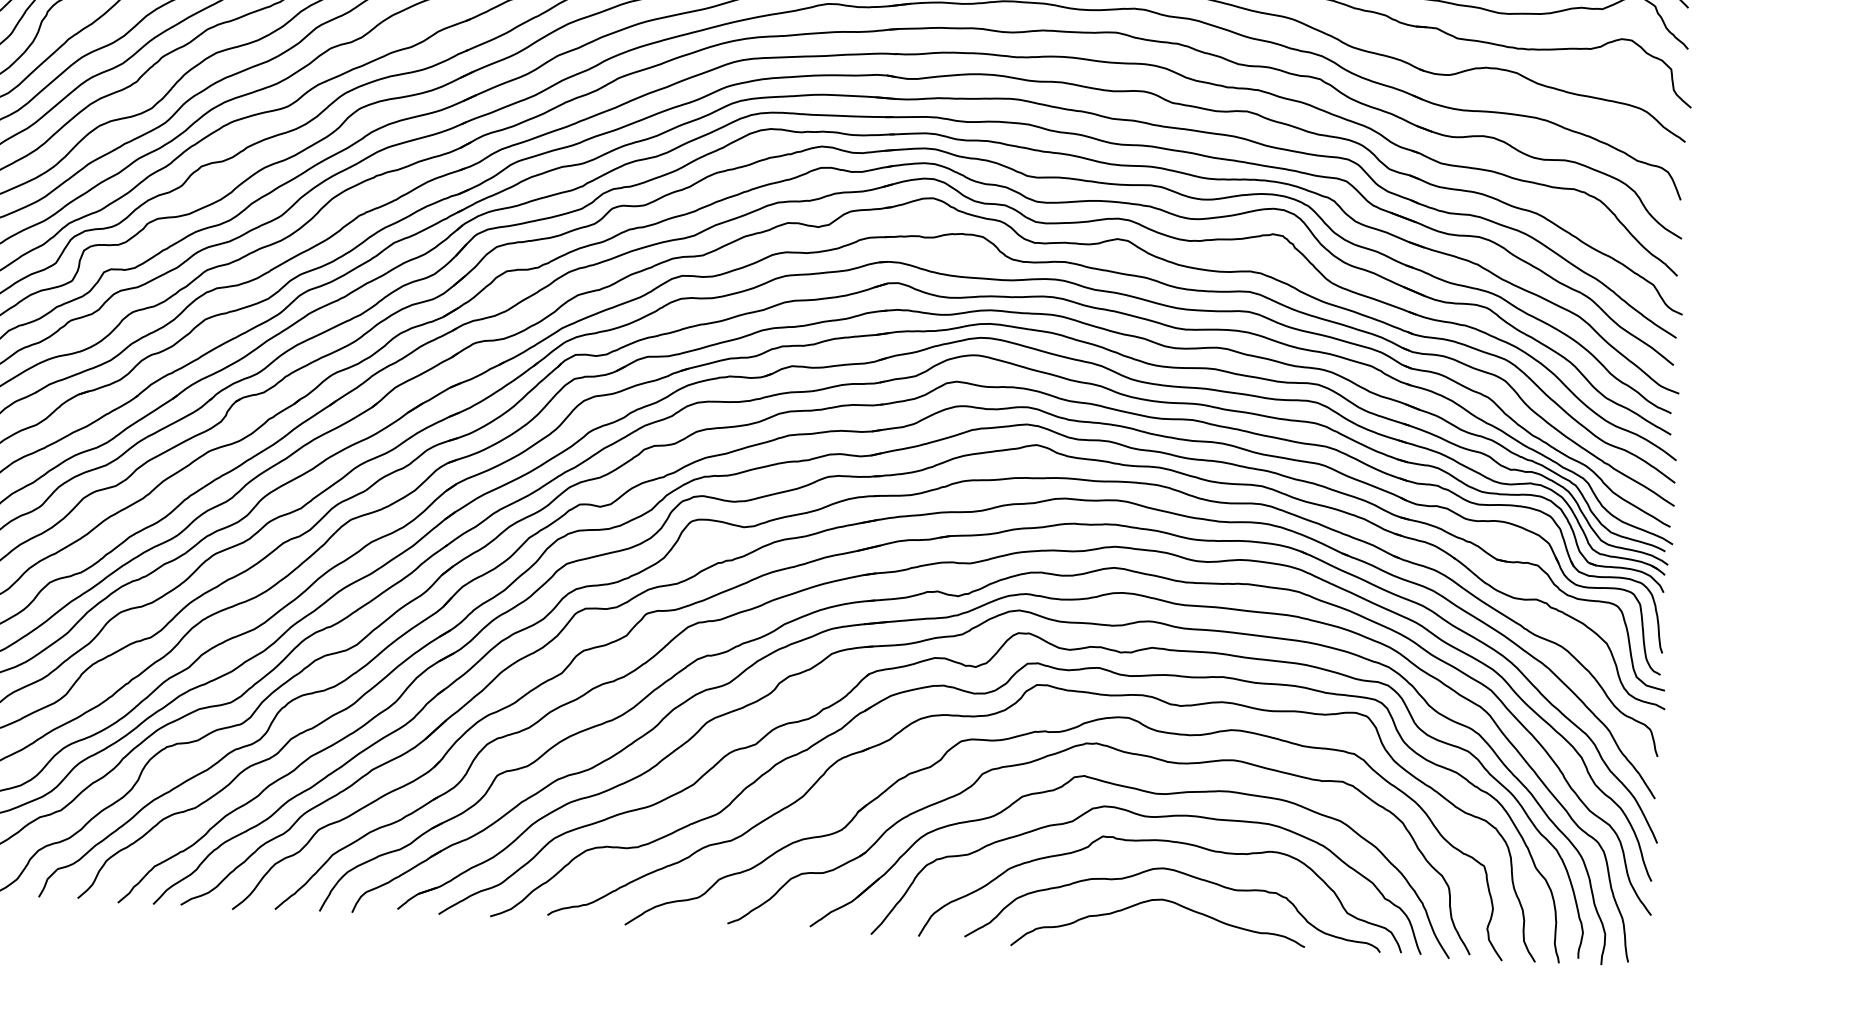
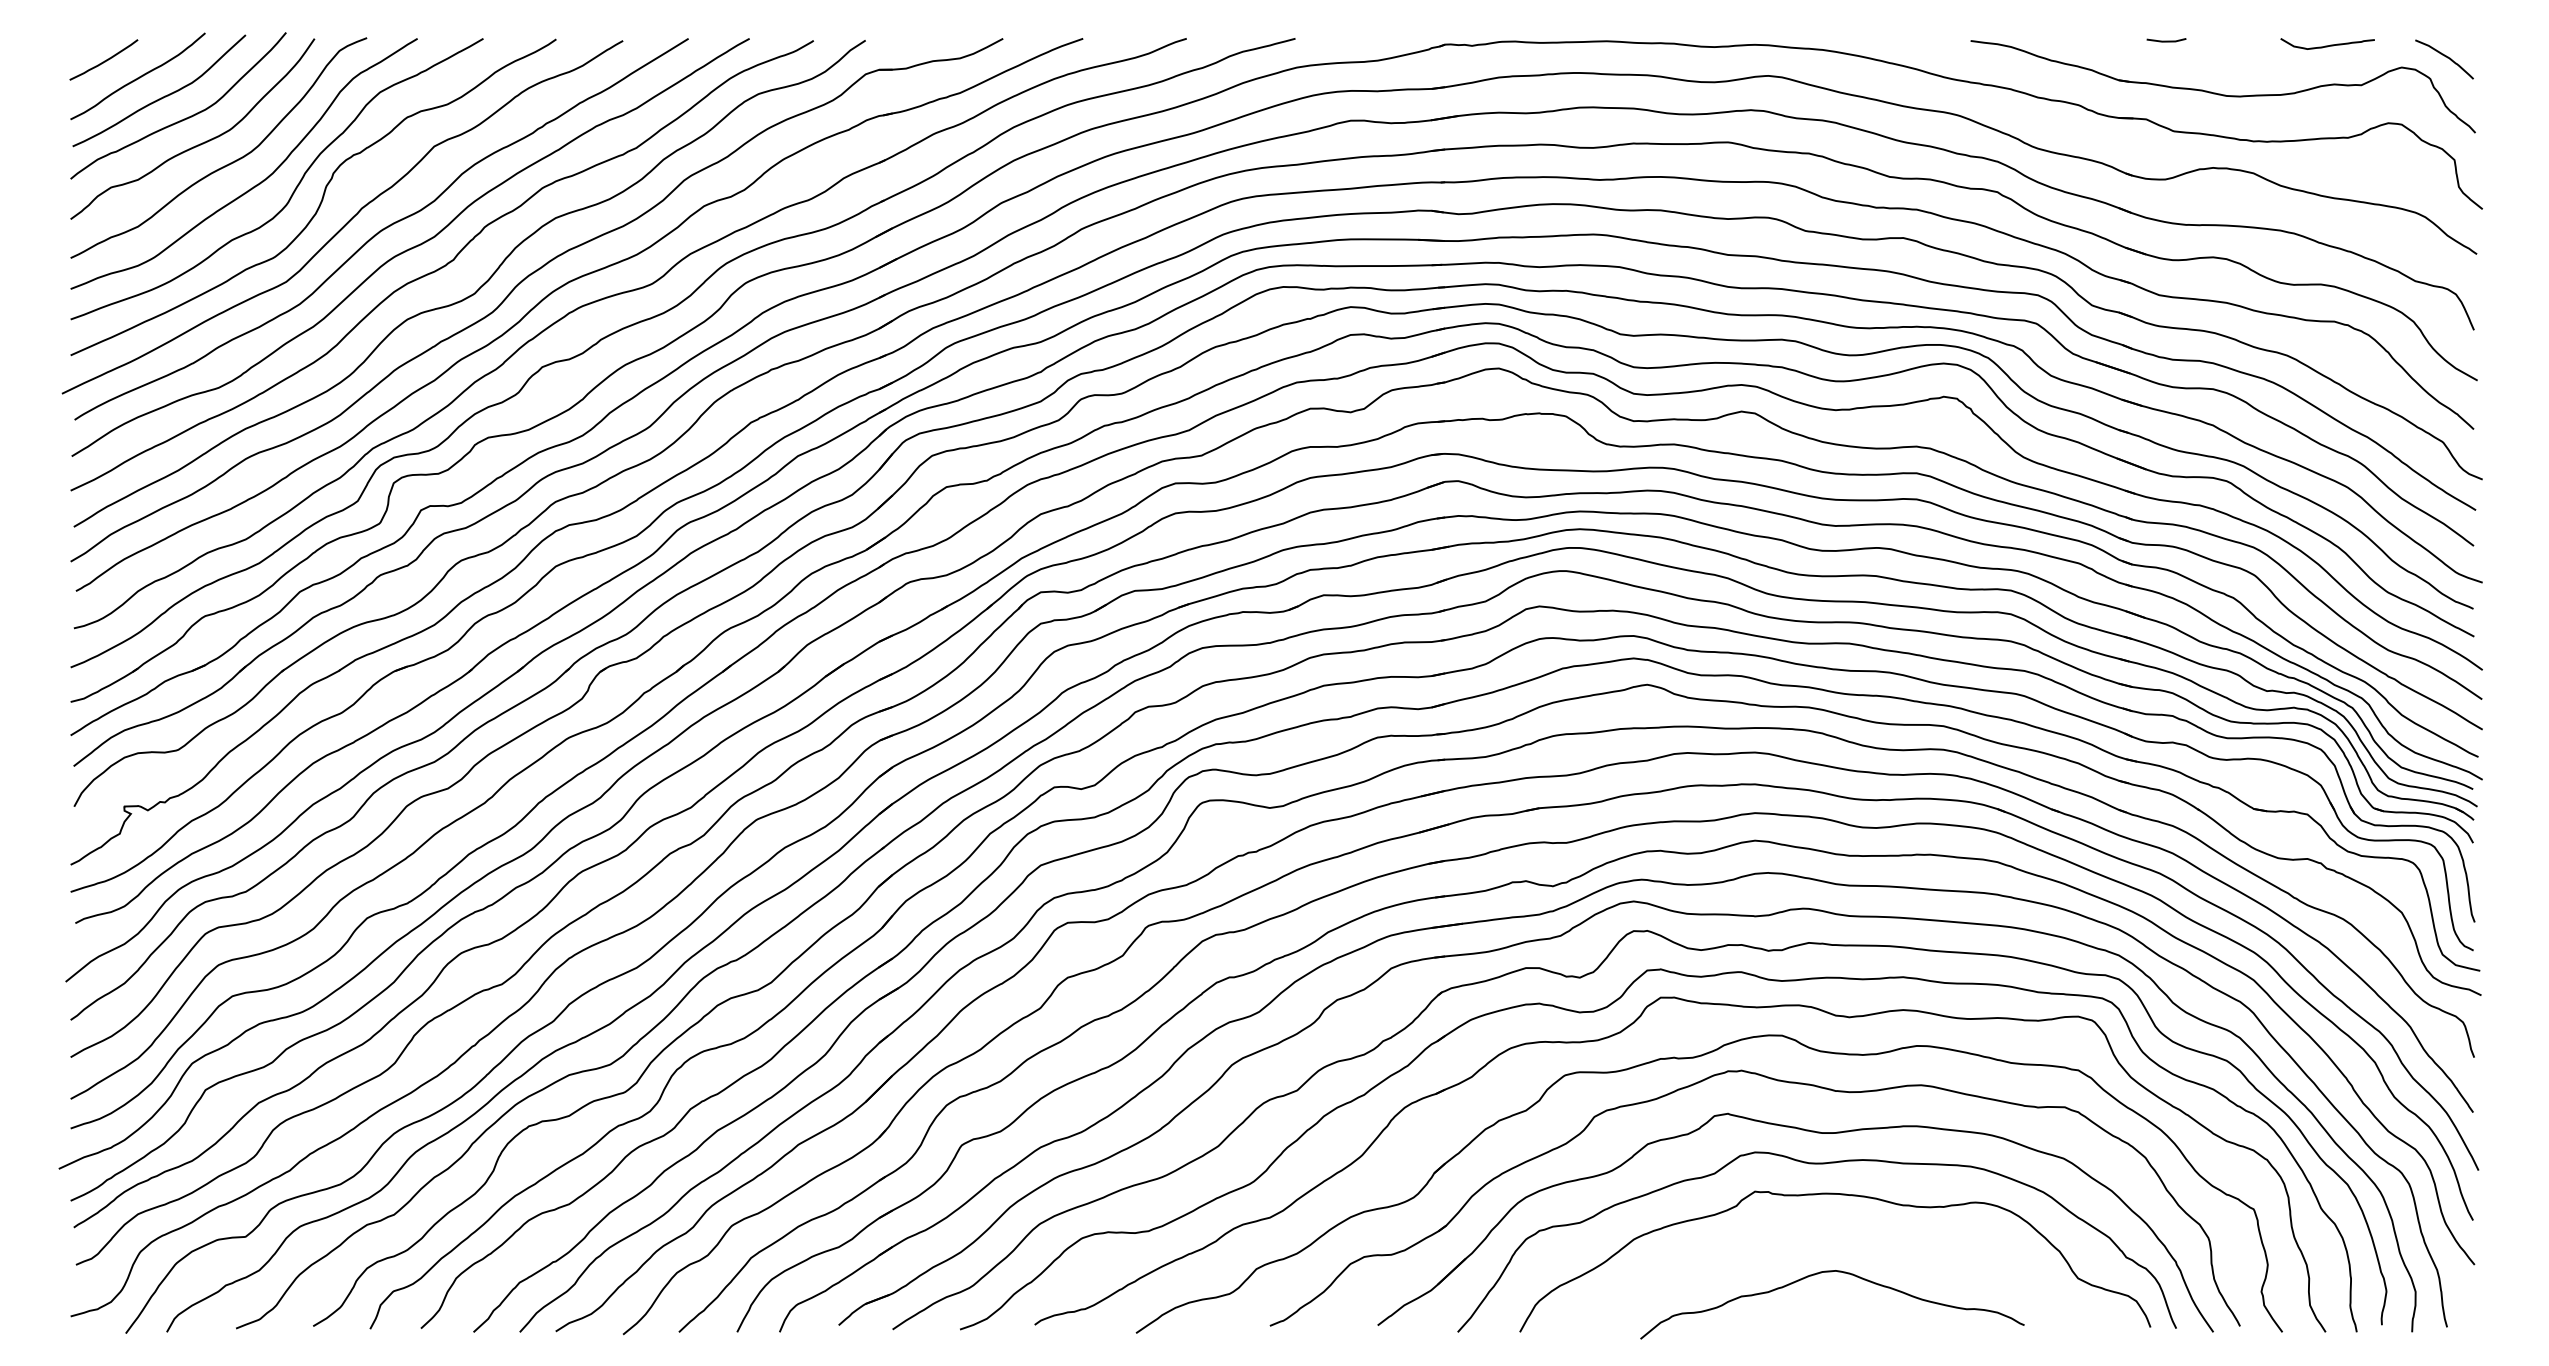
curve: (1185, 875) -> (1864, 1237), removed

